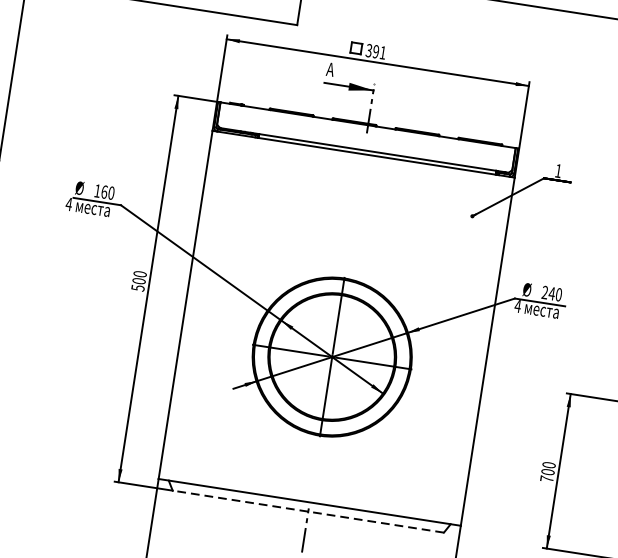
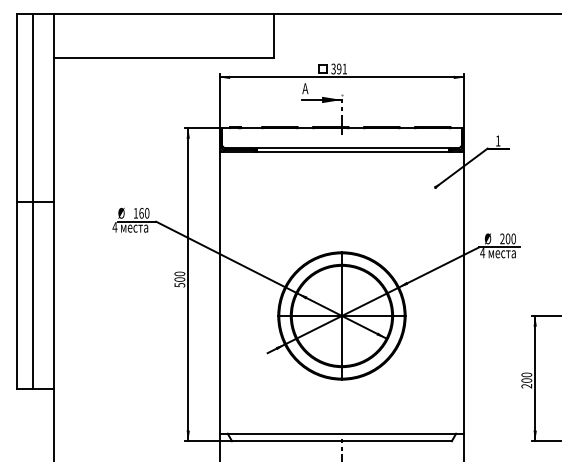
text: (551, 293) -> (507, 238), 240 -> 200
text: (546, 479) -> (526, 386), 700 -> 200
line: (307, 511) -> (341, 441), dashed -> solid

